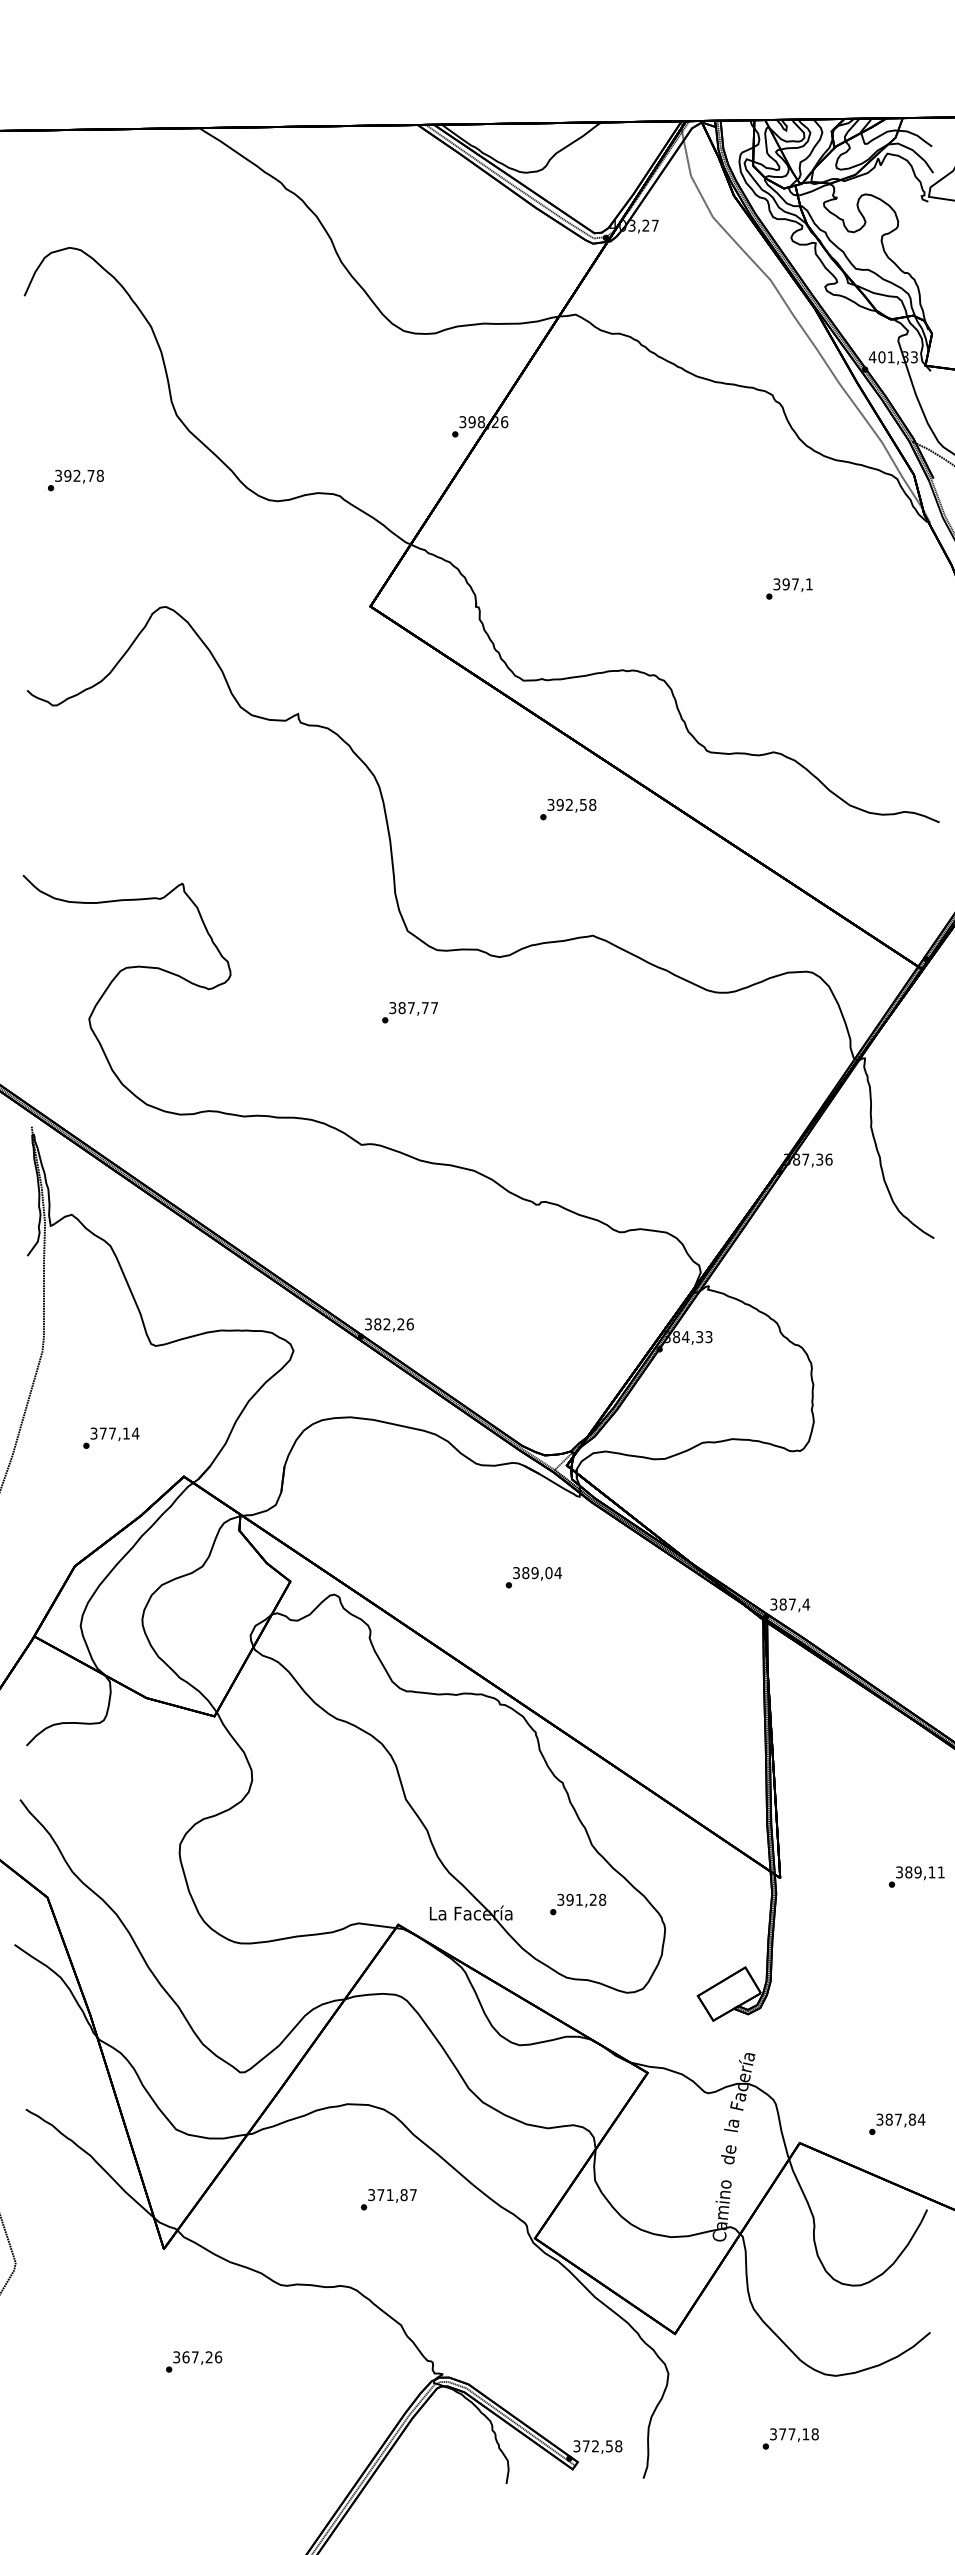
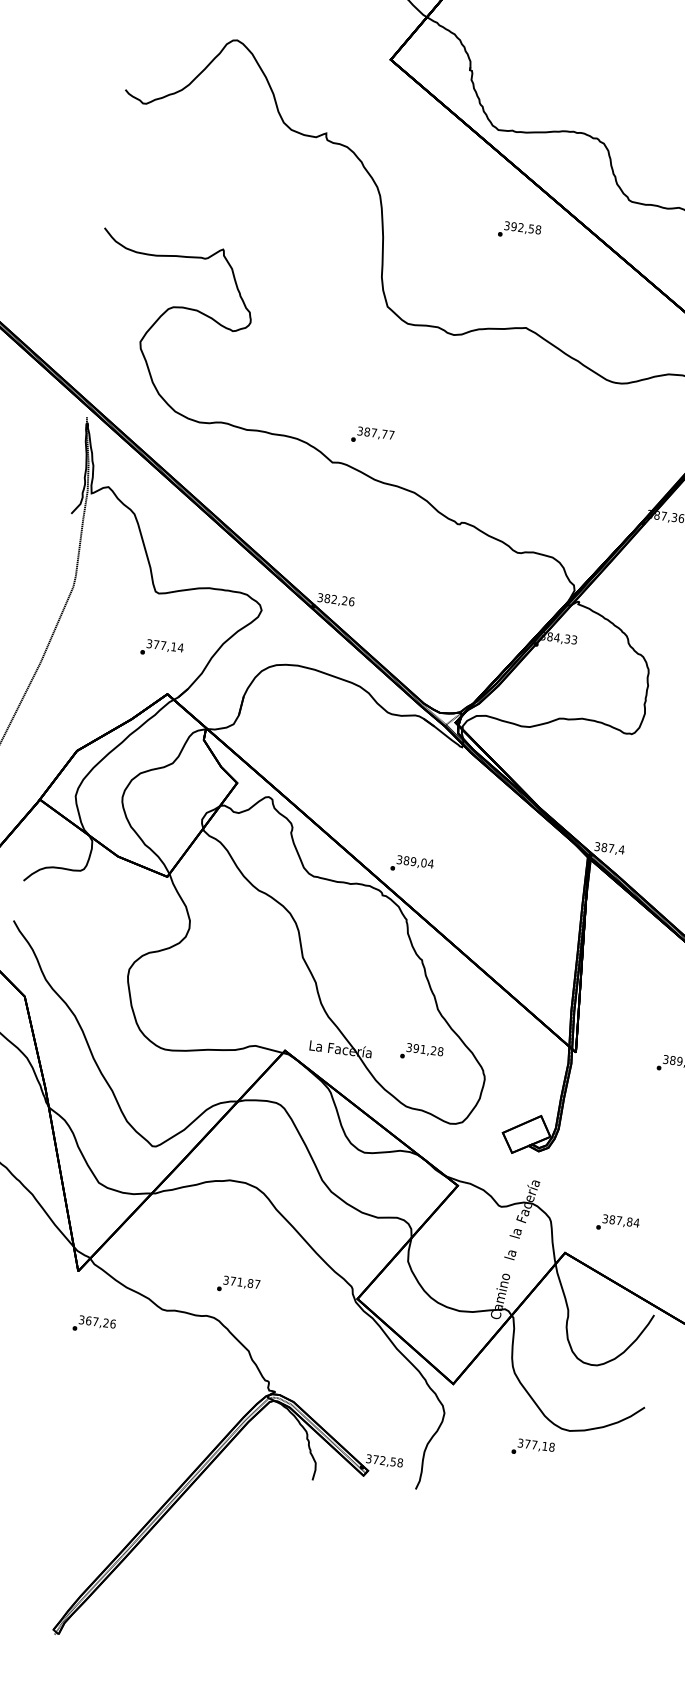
text: (409, 1012) -> (372, 436), moved
text: (111, 1437) -> (162, 648), moved
text: (533, 1577) -> (411, 864), moved
text: (897, 2123) -> (618, 1223), moved
text: (728, 2154) -> (510, 1254), de -> la
text: (388, 2199) -> (238, 1285), moved
text: (194, 2361) -> (94, 1324), moved
text: (790, 2438) -> (533, 1448), moved

